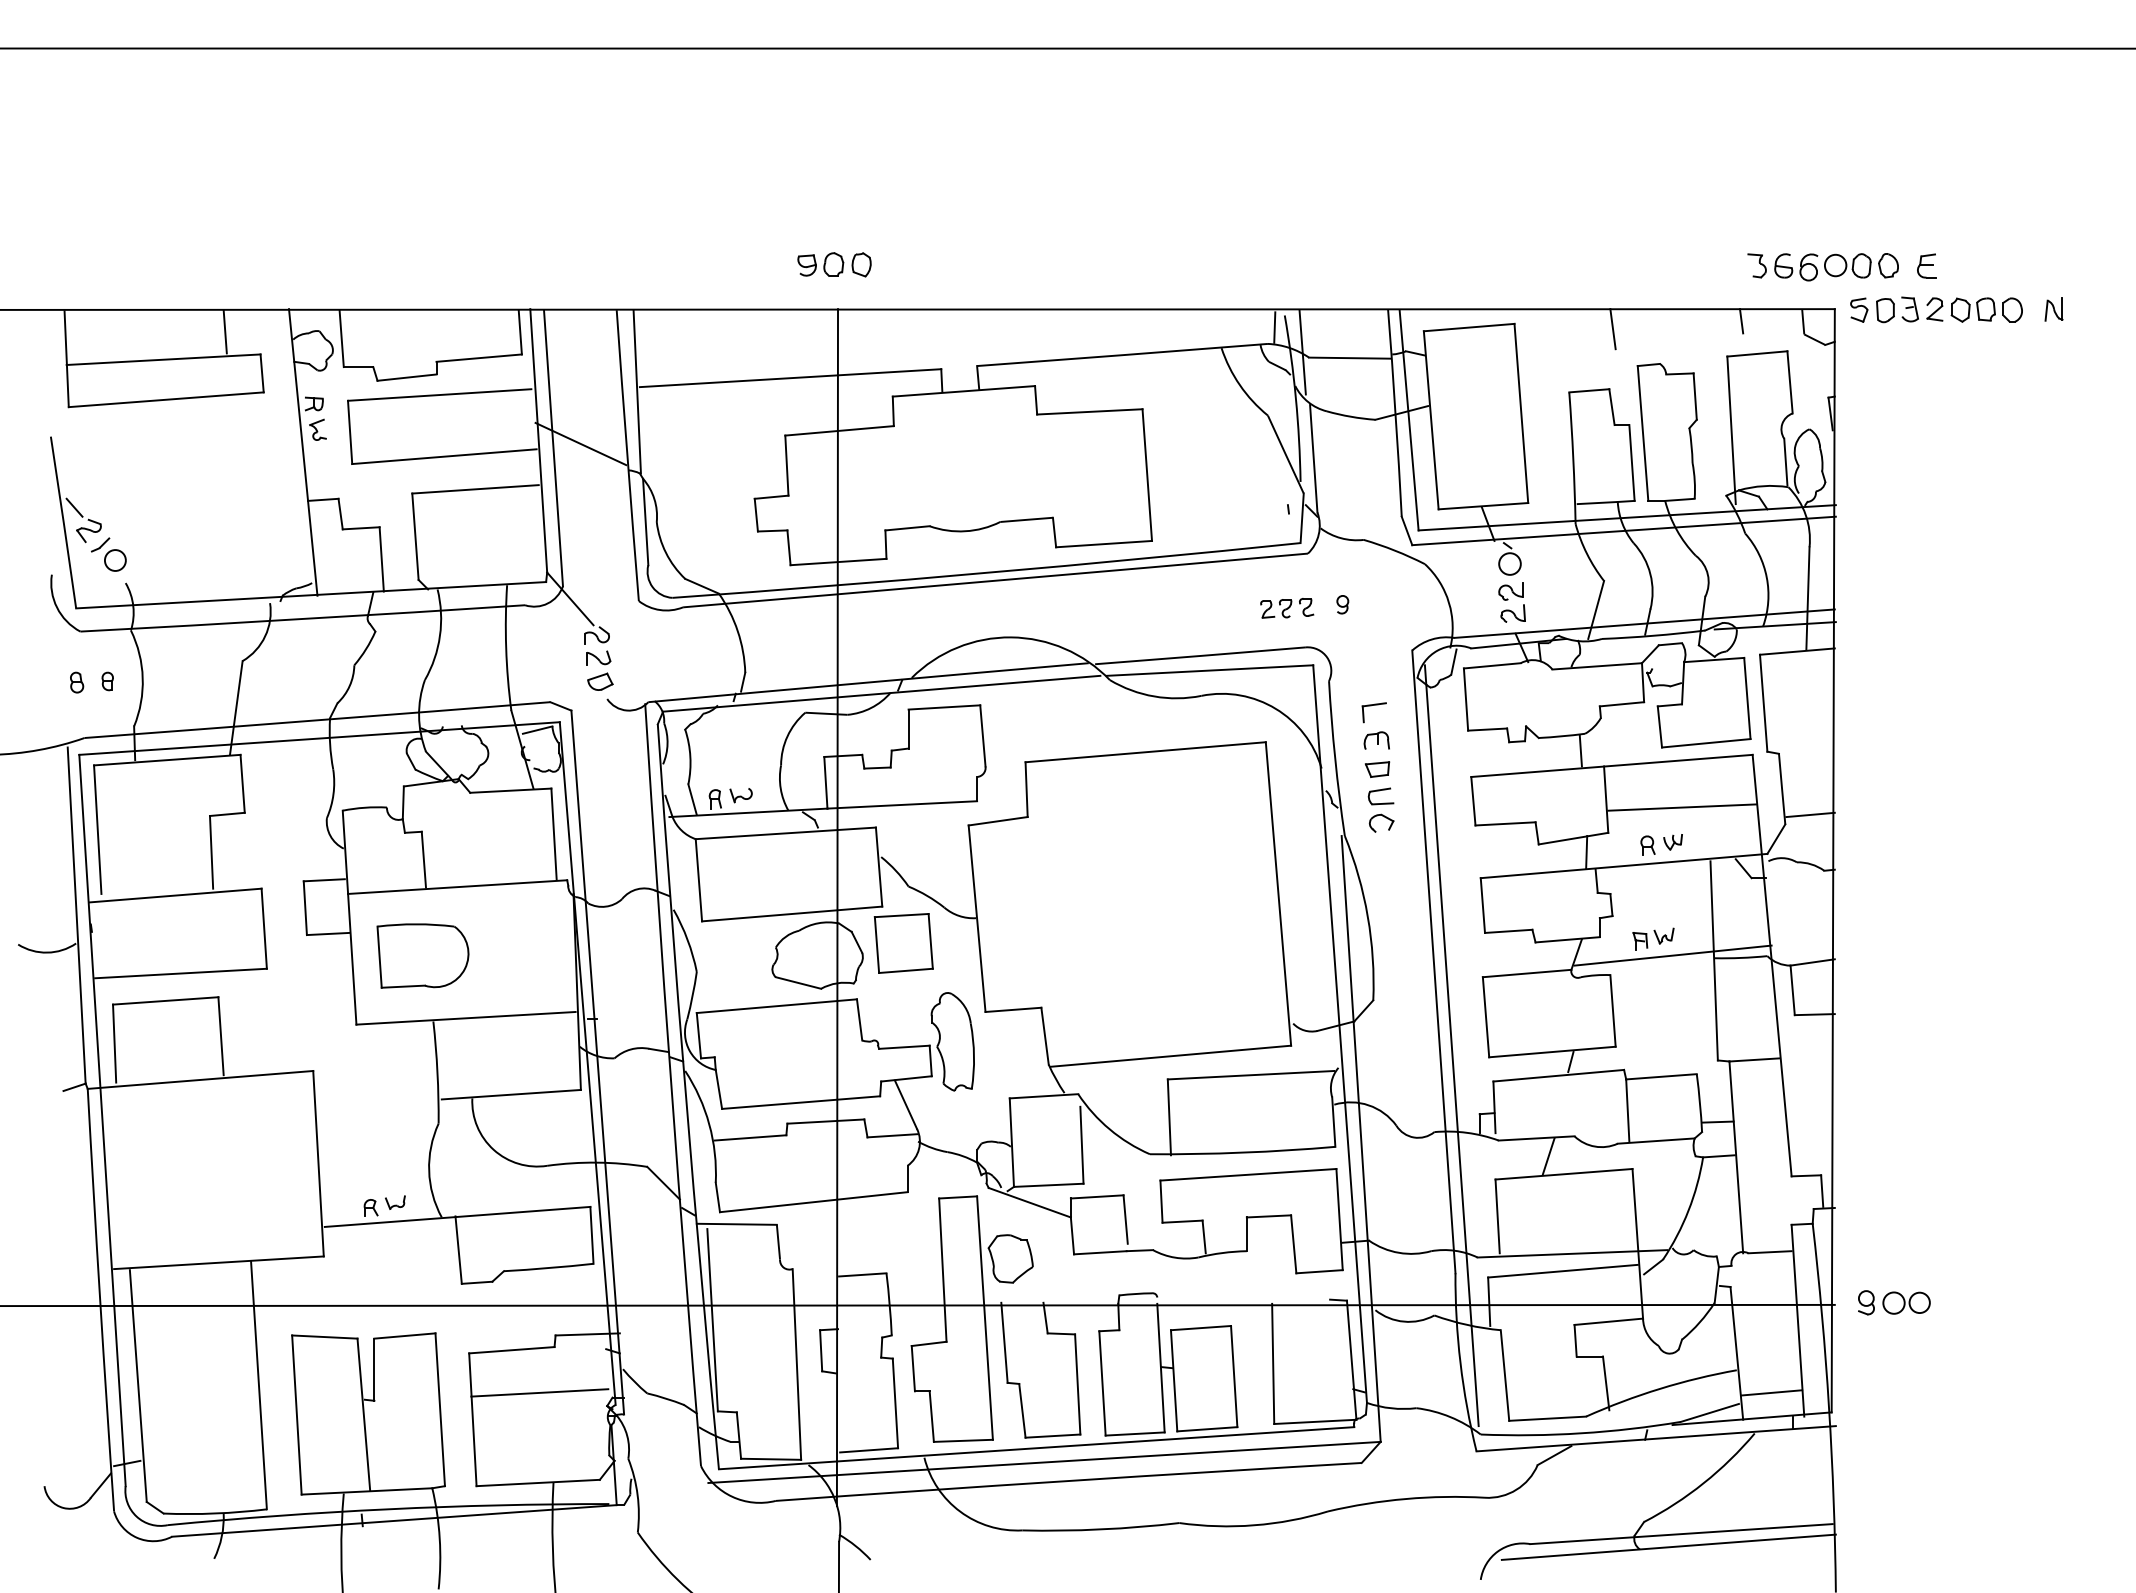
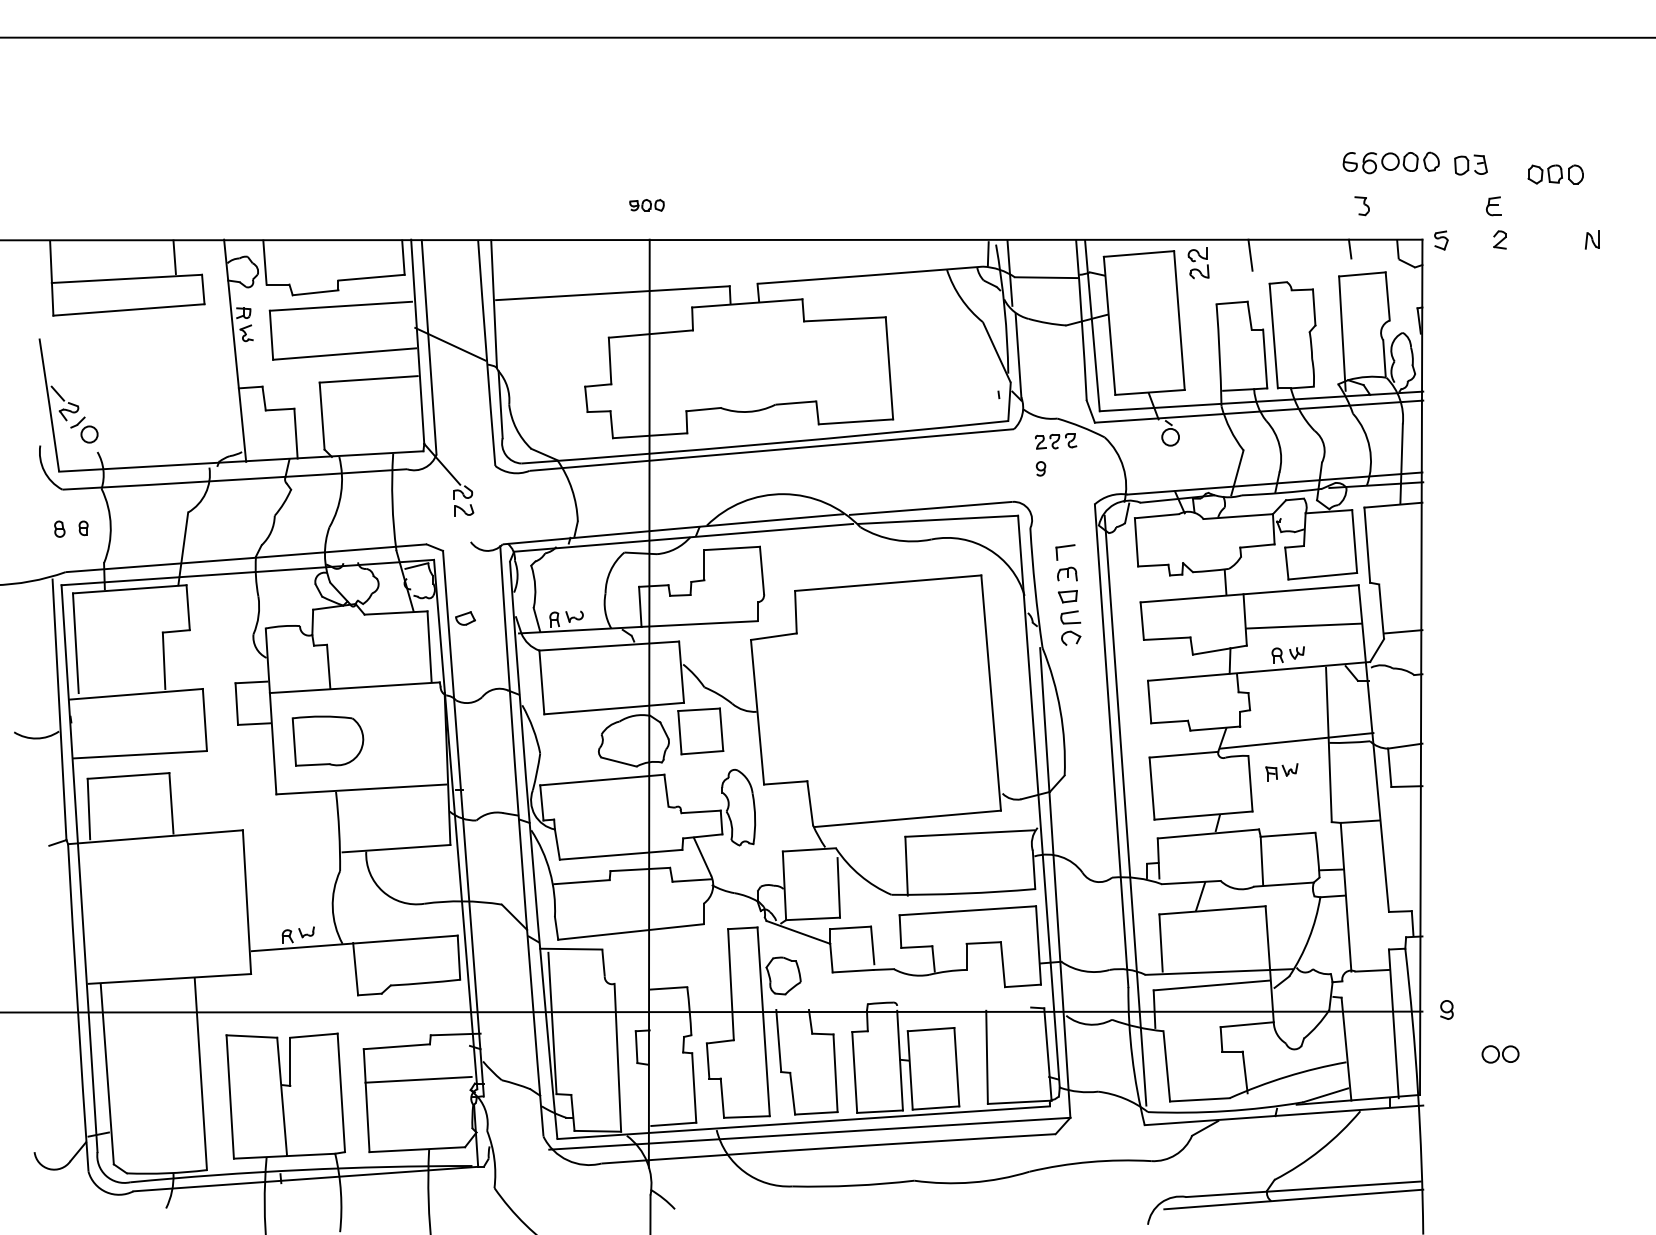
part: (834, 264) -> (646, 205), size x0.6
part: (1836, 267) -> (1391, 163), moved
part: (1897, 309) -> (1471, 164), moved
part: (1986, 309) -> (1555, 174), moved
part: (1511, 602) -> (1198, 263), moved
part: (1287, 608) -> (1056, 441), moved
part: (600, 681) -> (465, 618), moved
part: (1653, 938) -> (1281, 771), moved
part: (1906, 1302) -> (1500, 1053), moved
line: (1771, 1392) -> (1373, 1079), removed

